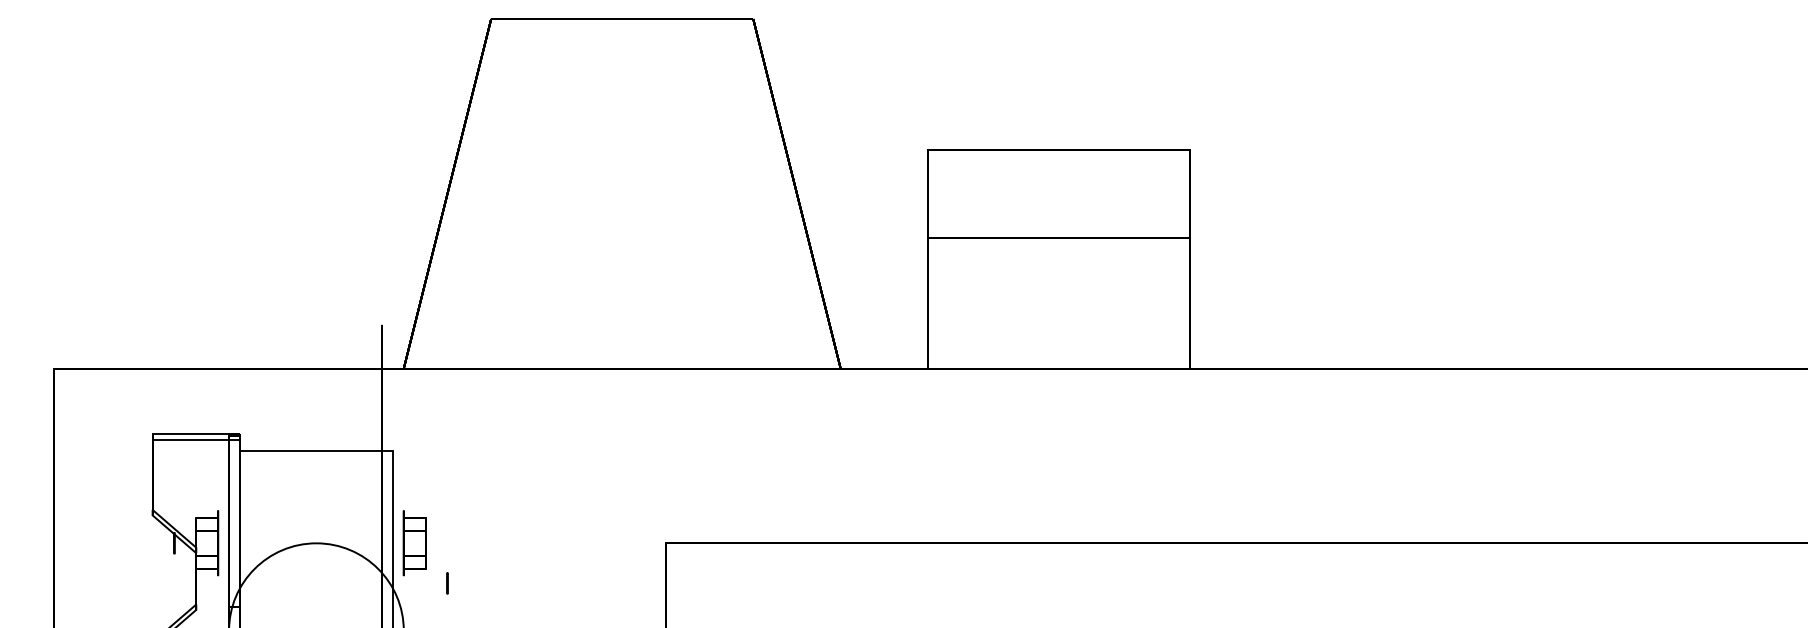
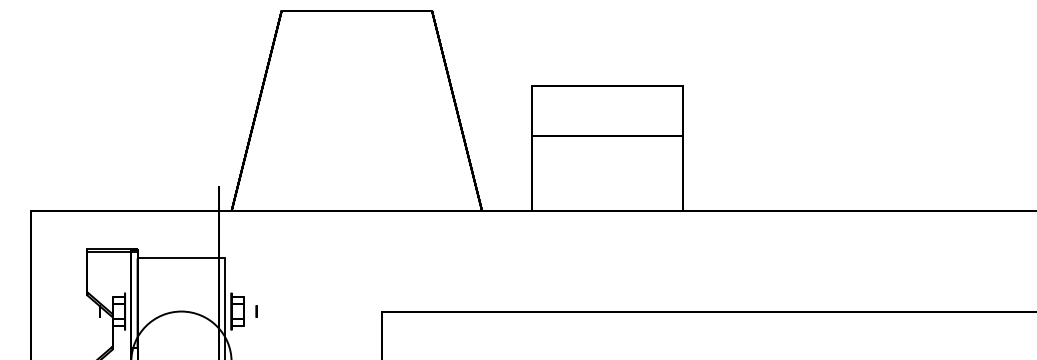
circle: (447, 583) -> (256, 311), moved

